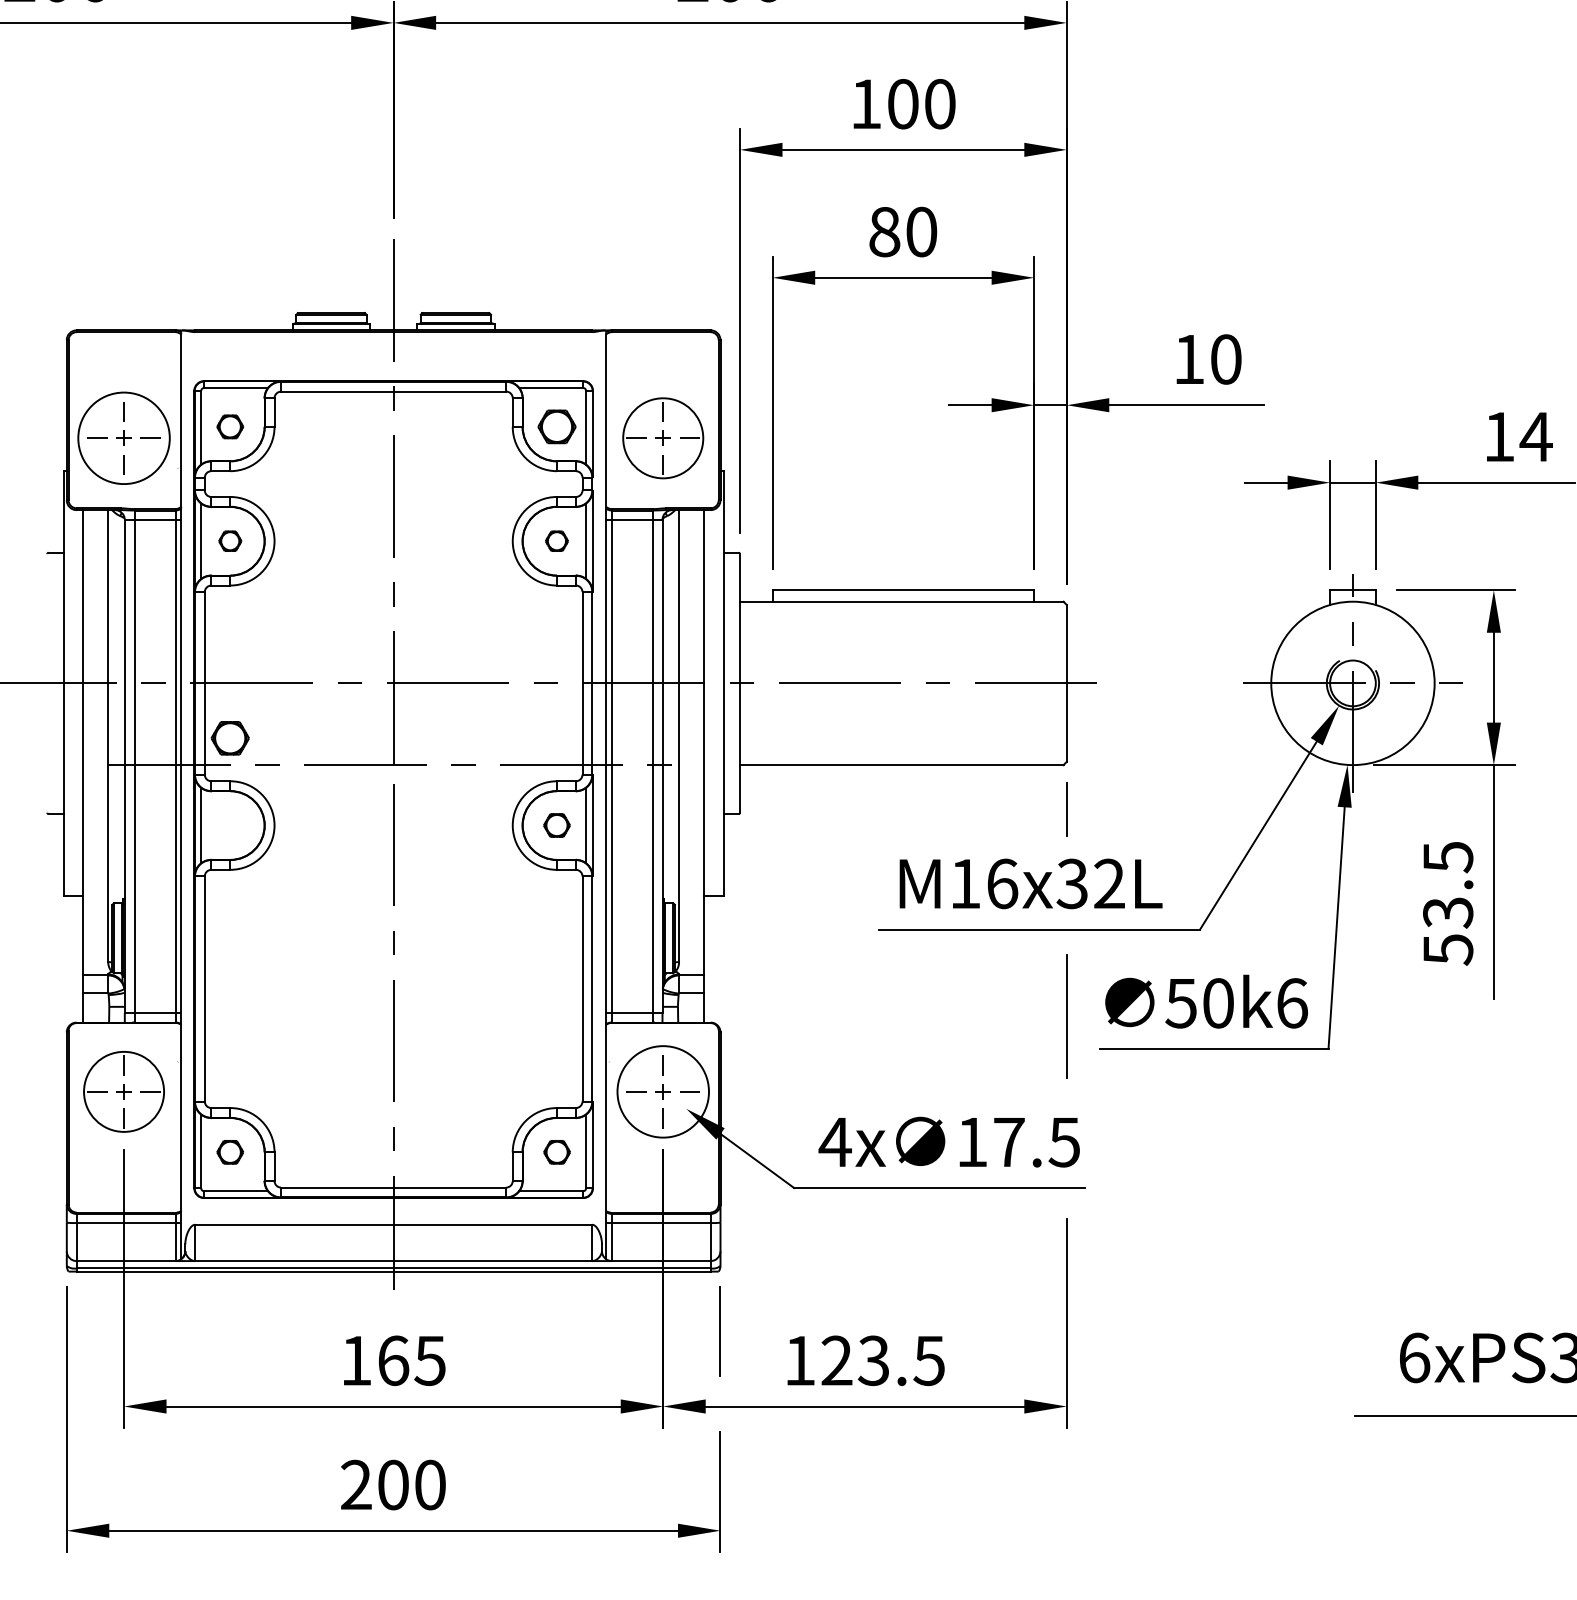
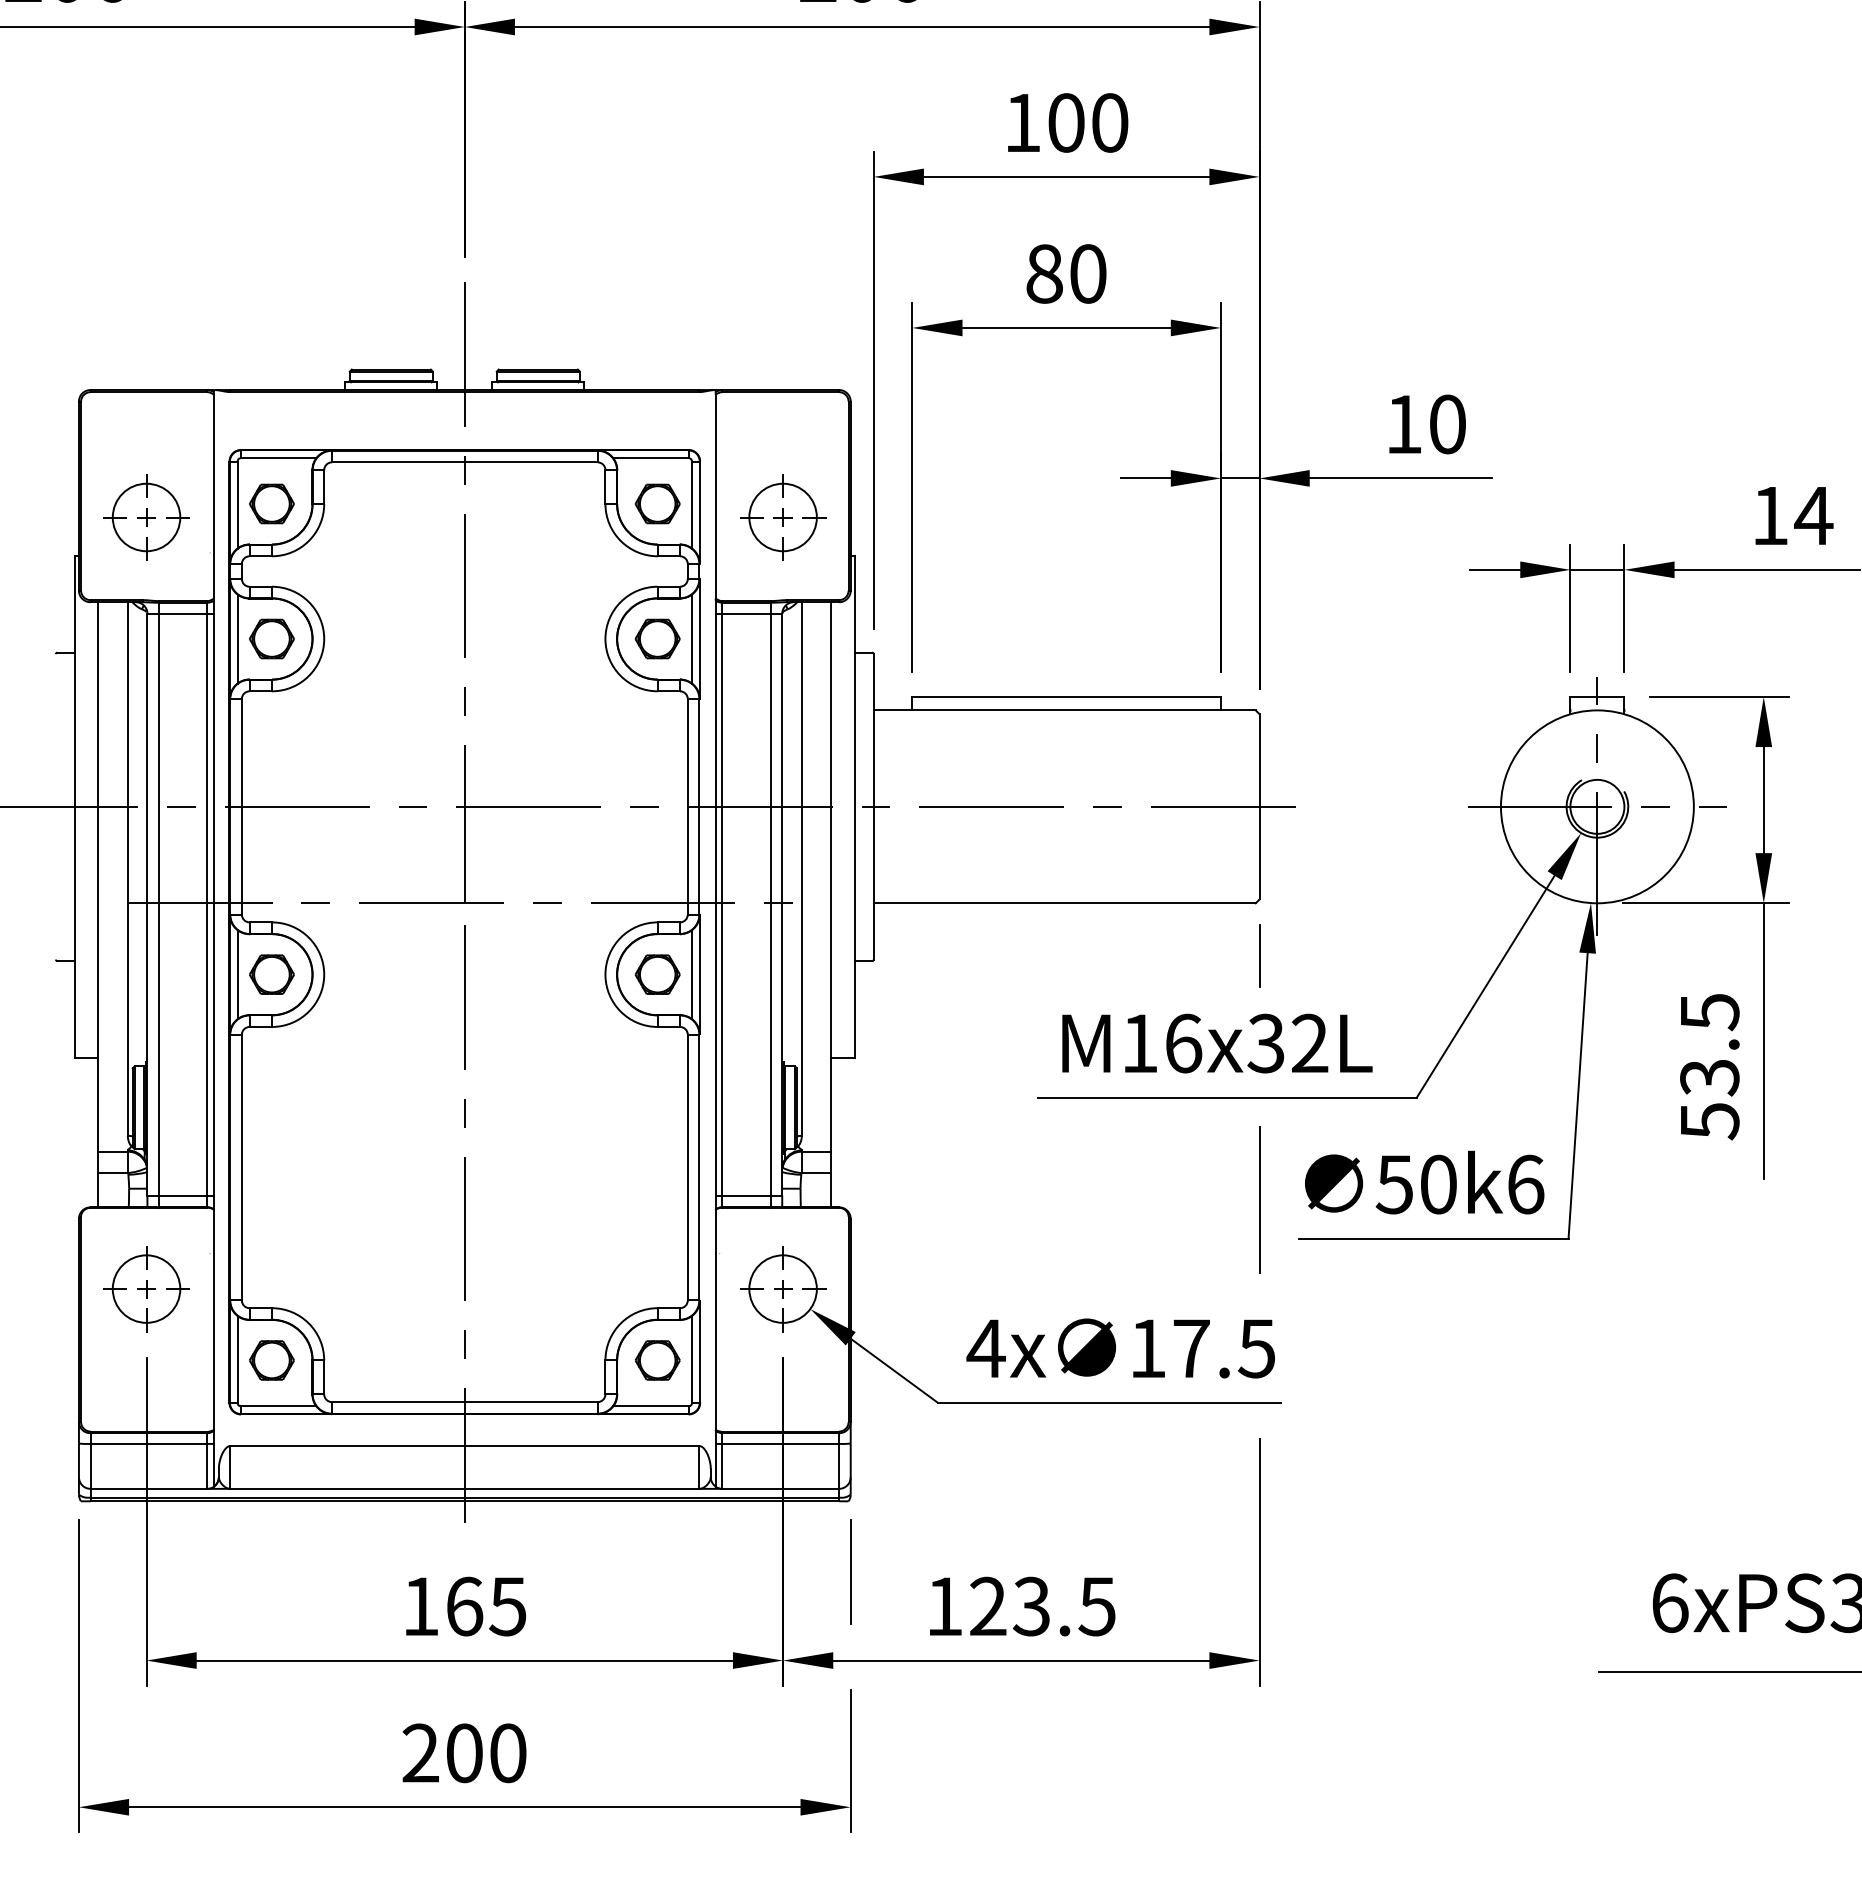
part: (229, 426) -> (271, 503), size x1.43
circle: (124, 438) -> (146, 517), size x0.62
circle: (662, 438) -> (782, 517), size x0.71
part: (229, 540) -> (271, 638), size x1.67
part: (556, 540) -> (657, 638), size x1.67
part: (229, 738) -> (271, 974), moved
part: (556, 825) -> (657, 974), size x1.43
circle: (124, 1091) -> (146, 1288), size x0.71
circle: (662, 1091) -> (782, 1288), size x0.62
part: (229, 1152) -> (271, 1360), size x1.43
part: (556, 1152) -> (657, 1360), size x1.43

